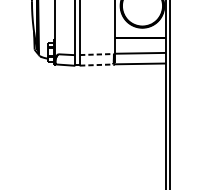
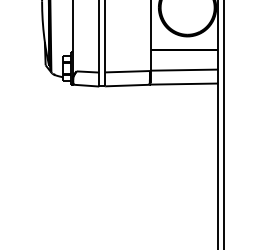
line: (97, 54) -> (128, 71), dashed -> solid
line: (96, 65) -> (127, 85), dashed -> solid

